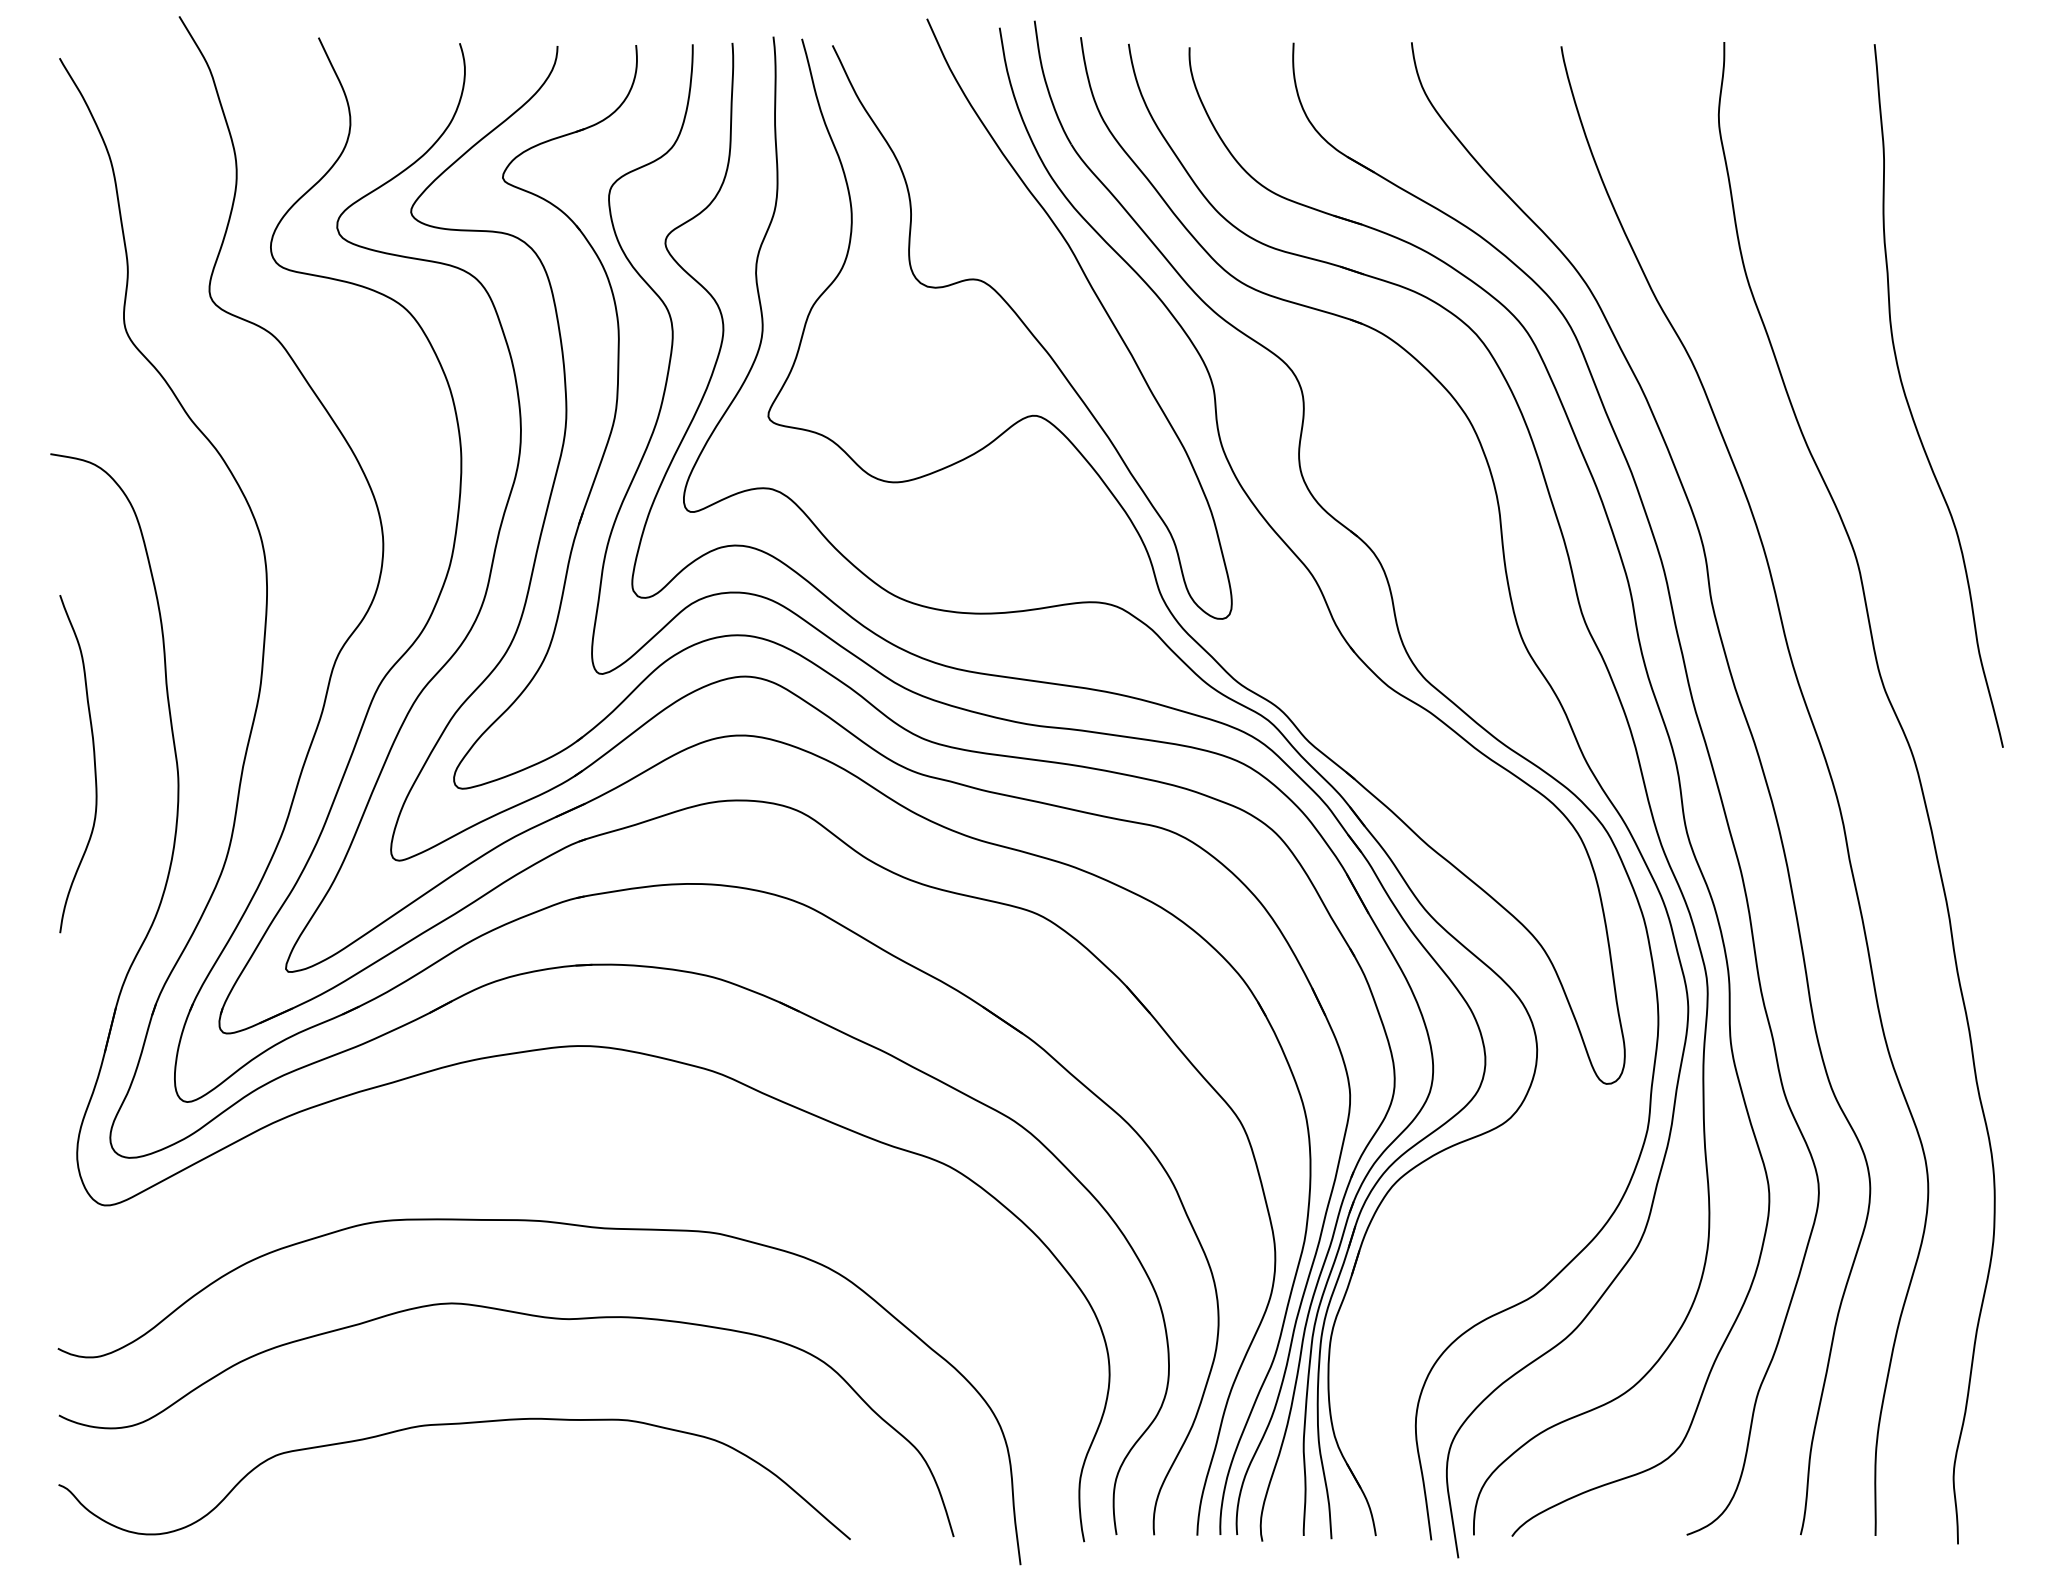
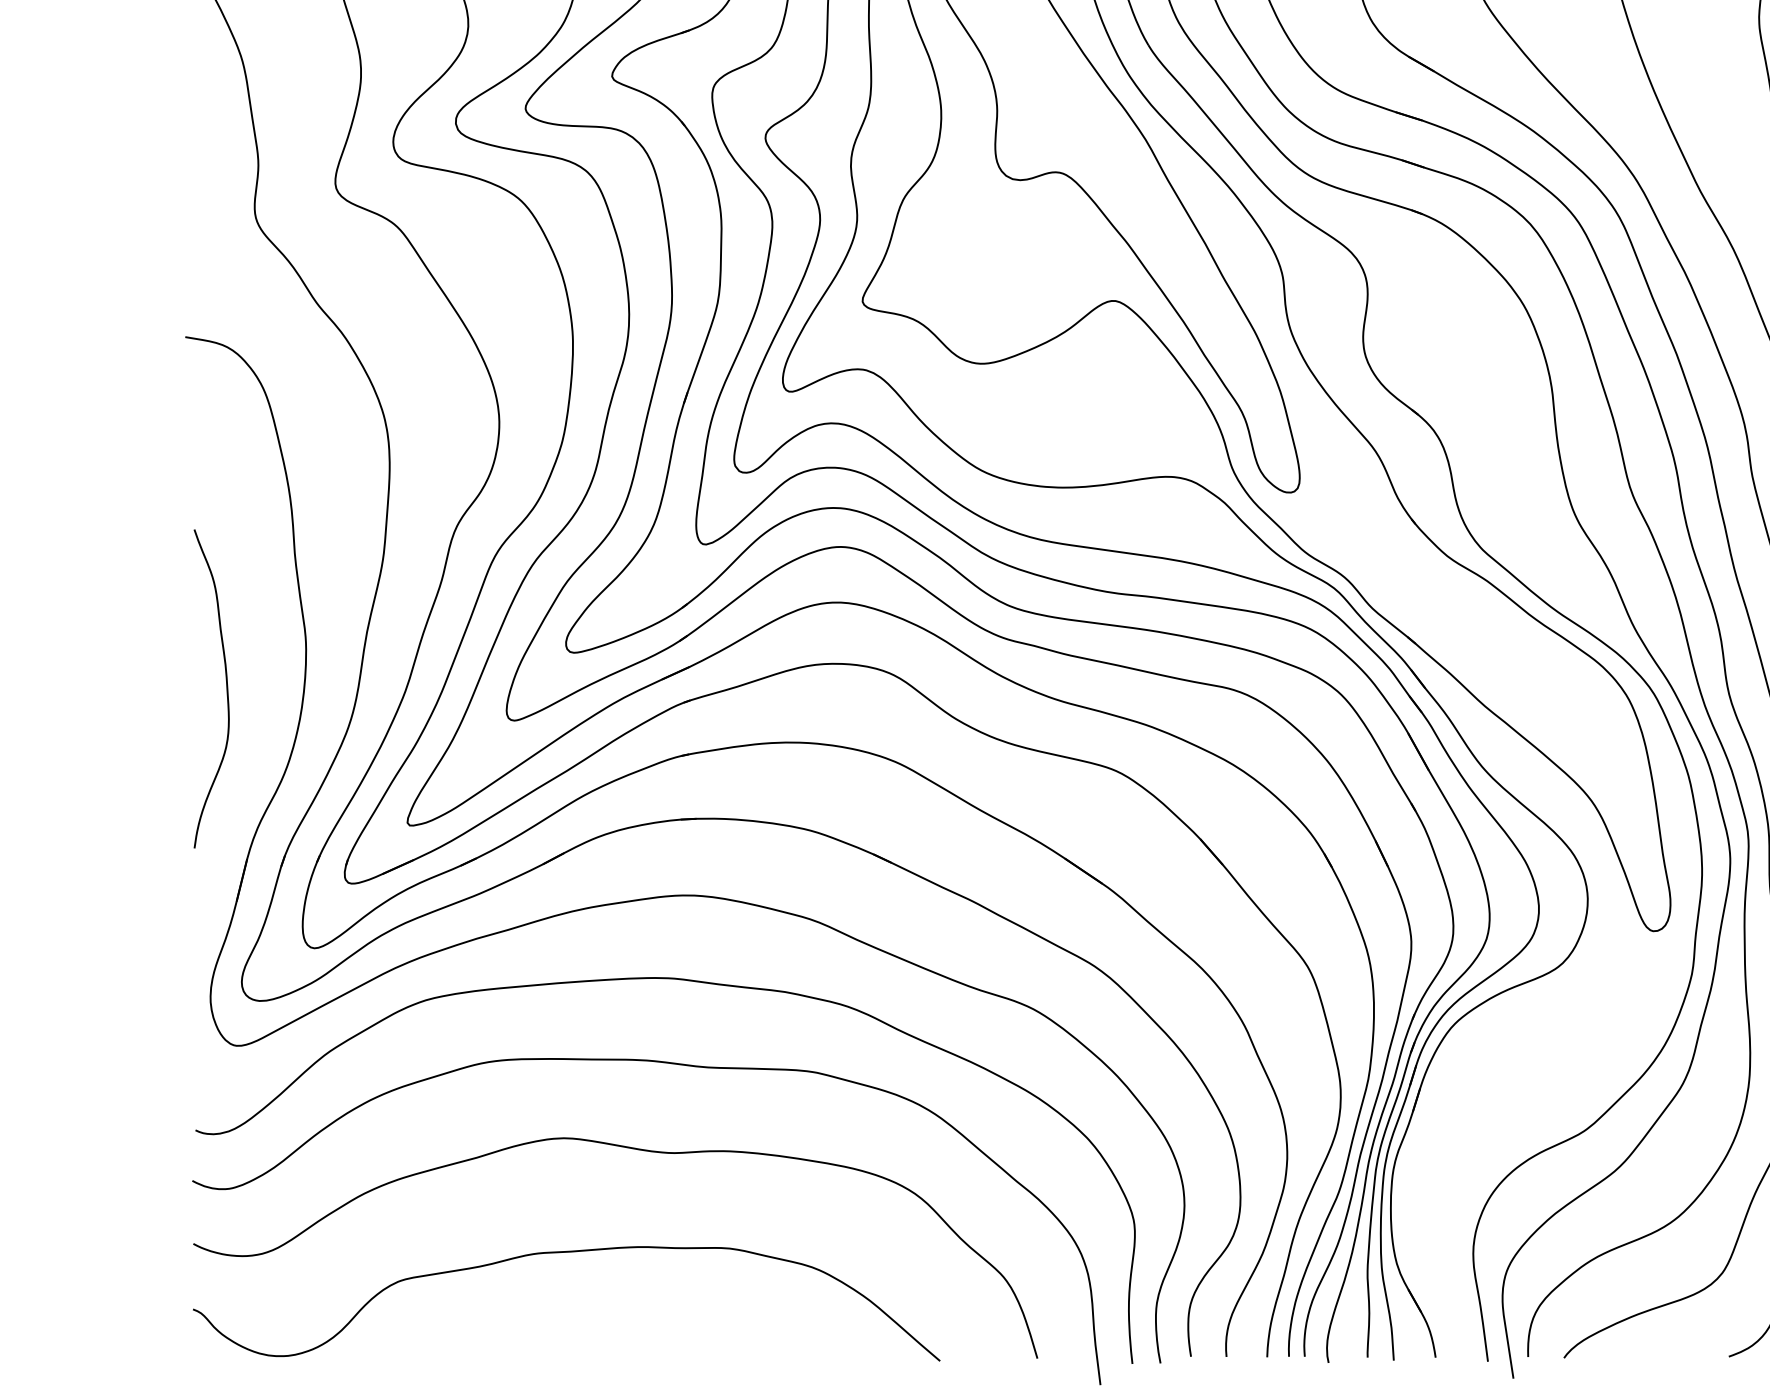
curve: (93, 760) -> (225, 685), moved
curve: (585, 1137) -> (690, 981), added

